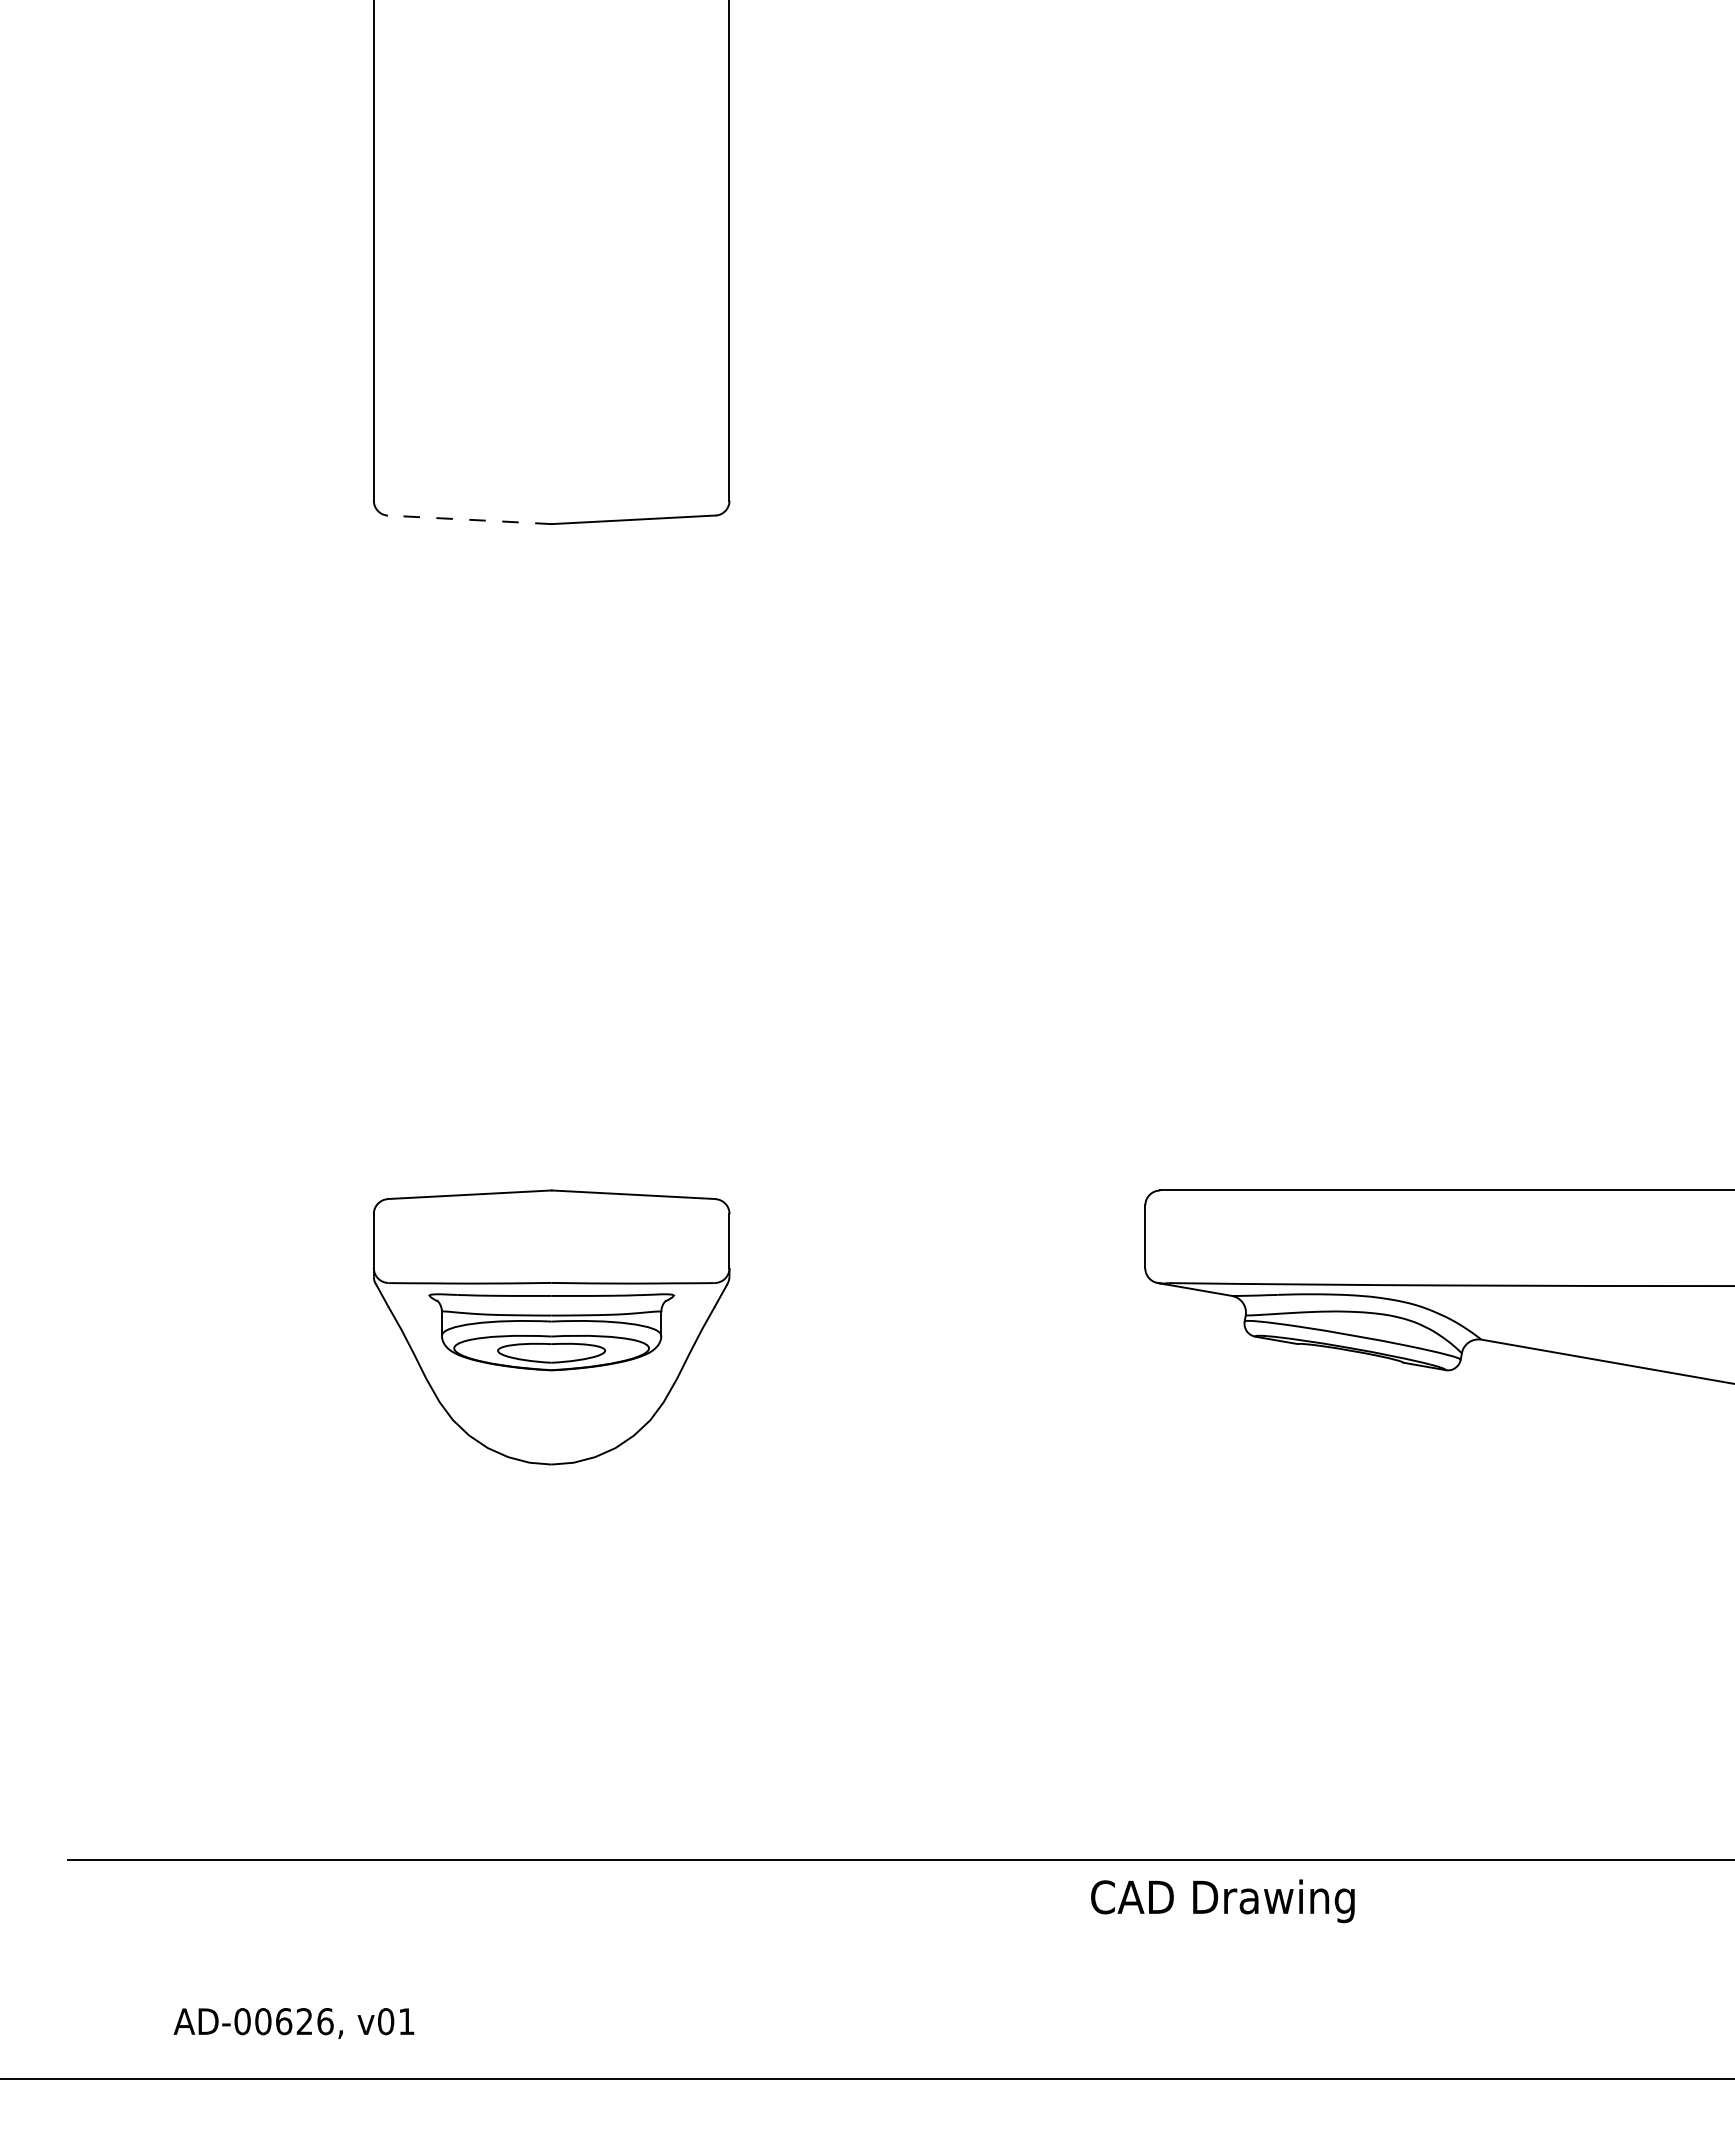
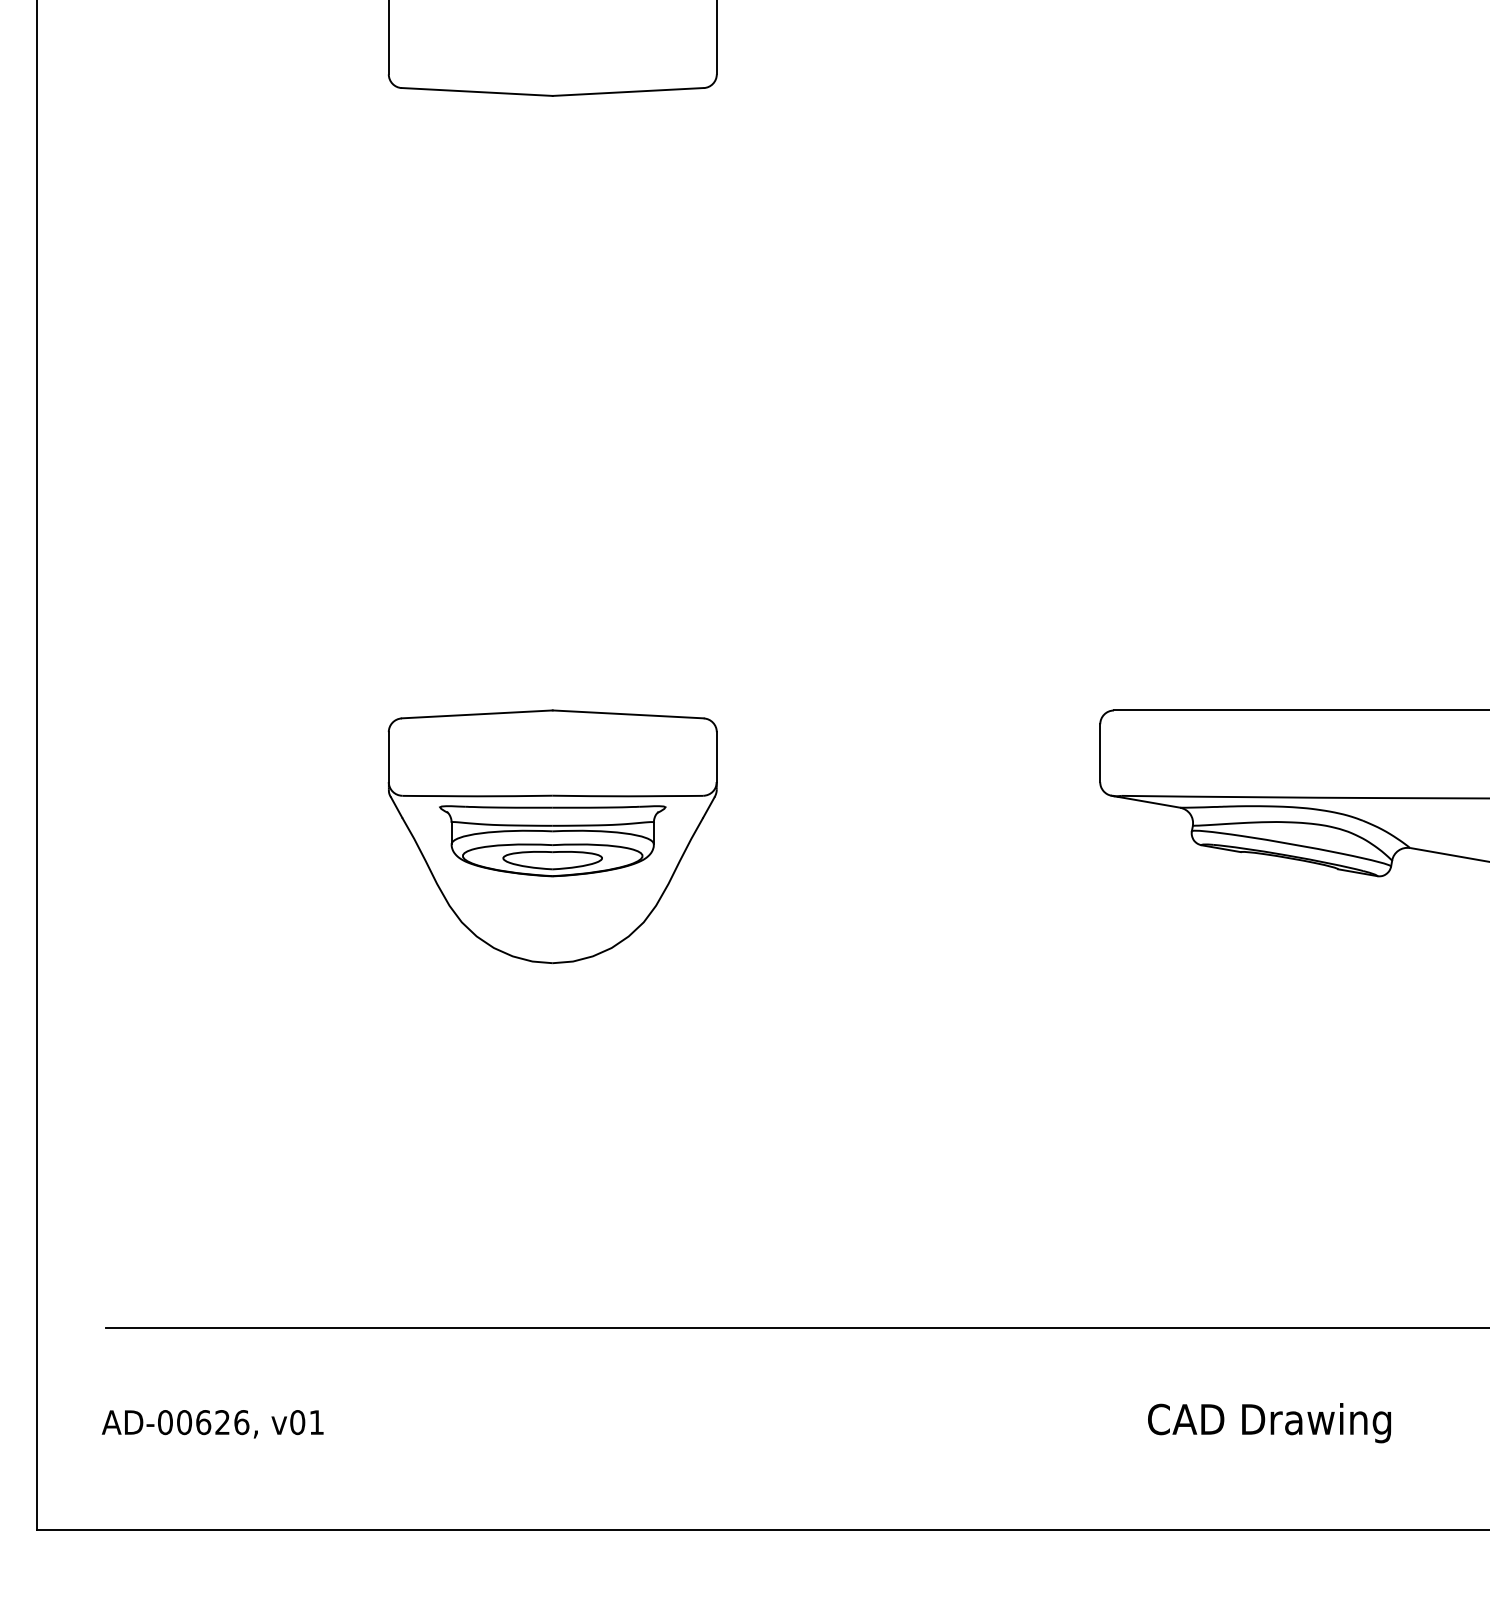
line: (469, 519) -> (476, 91), dashed -> solid
text: (1222, 1901) -> (1269, 1423), moved
text: (293, 2023) -> (212, 1424), moved

